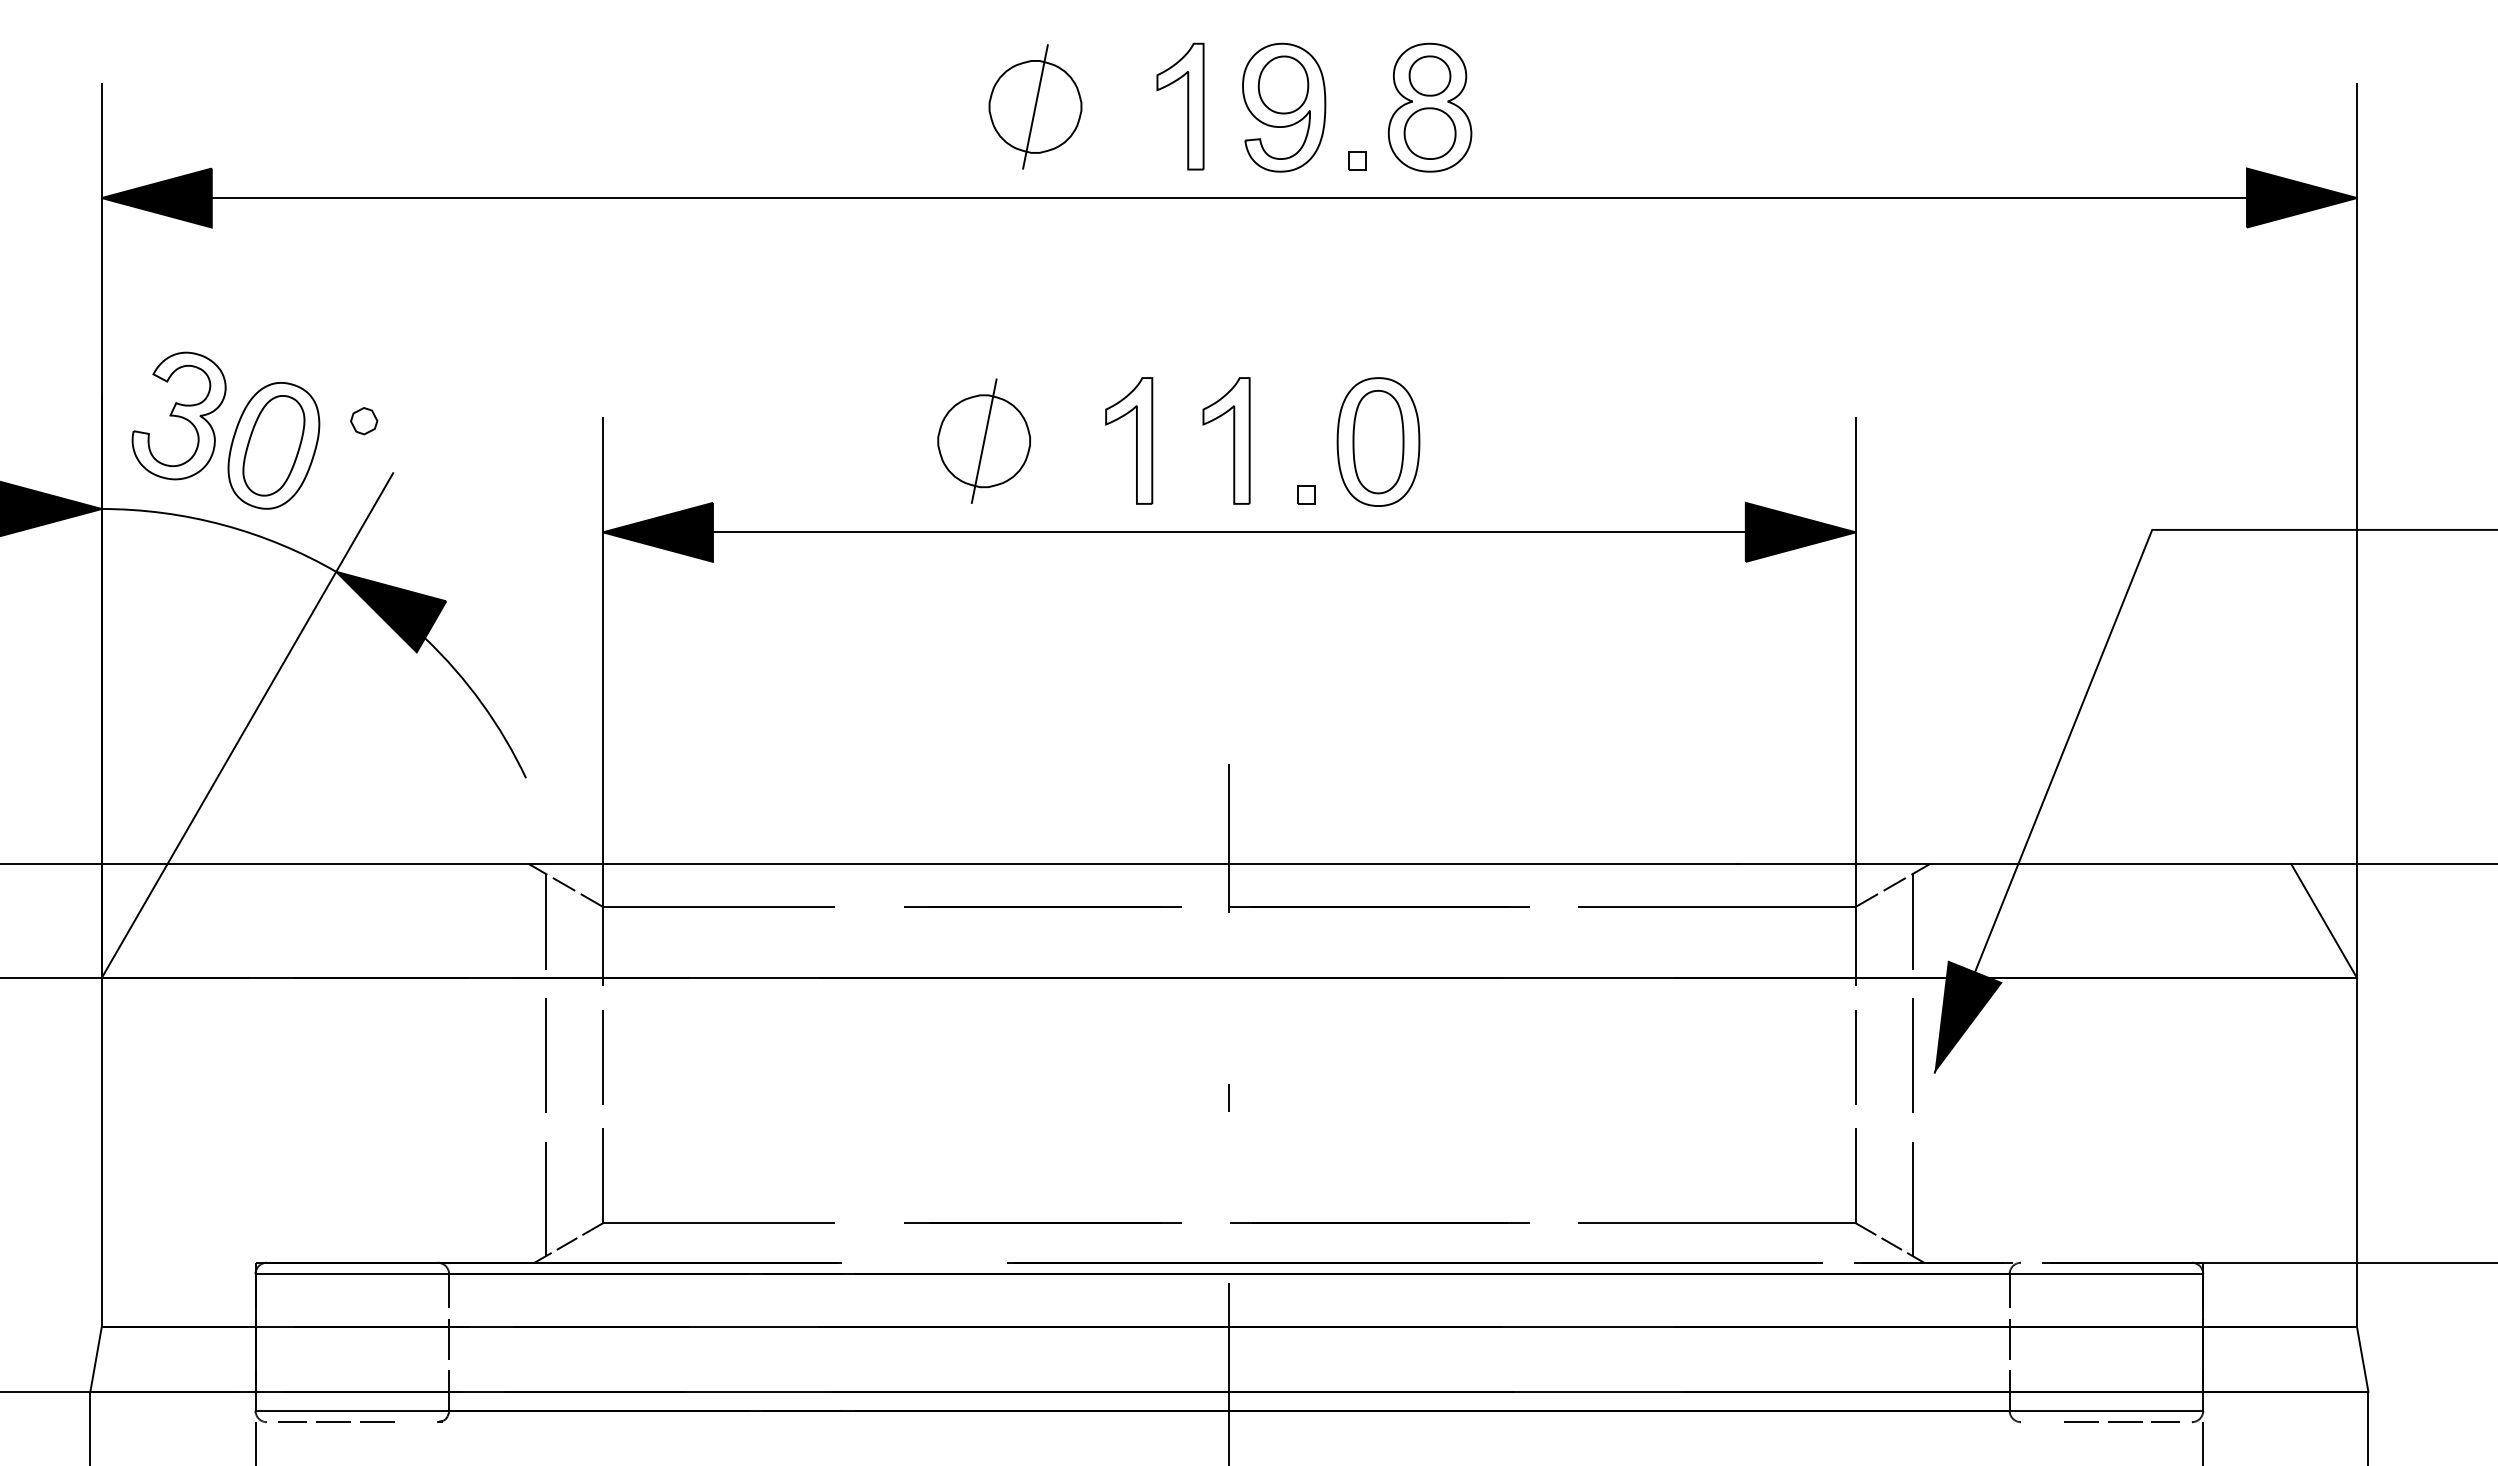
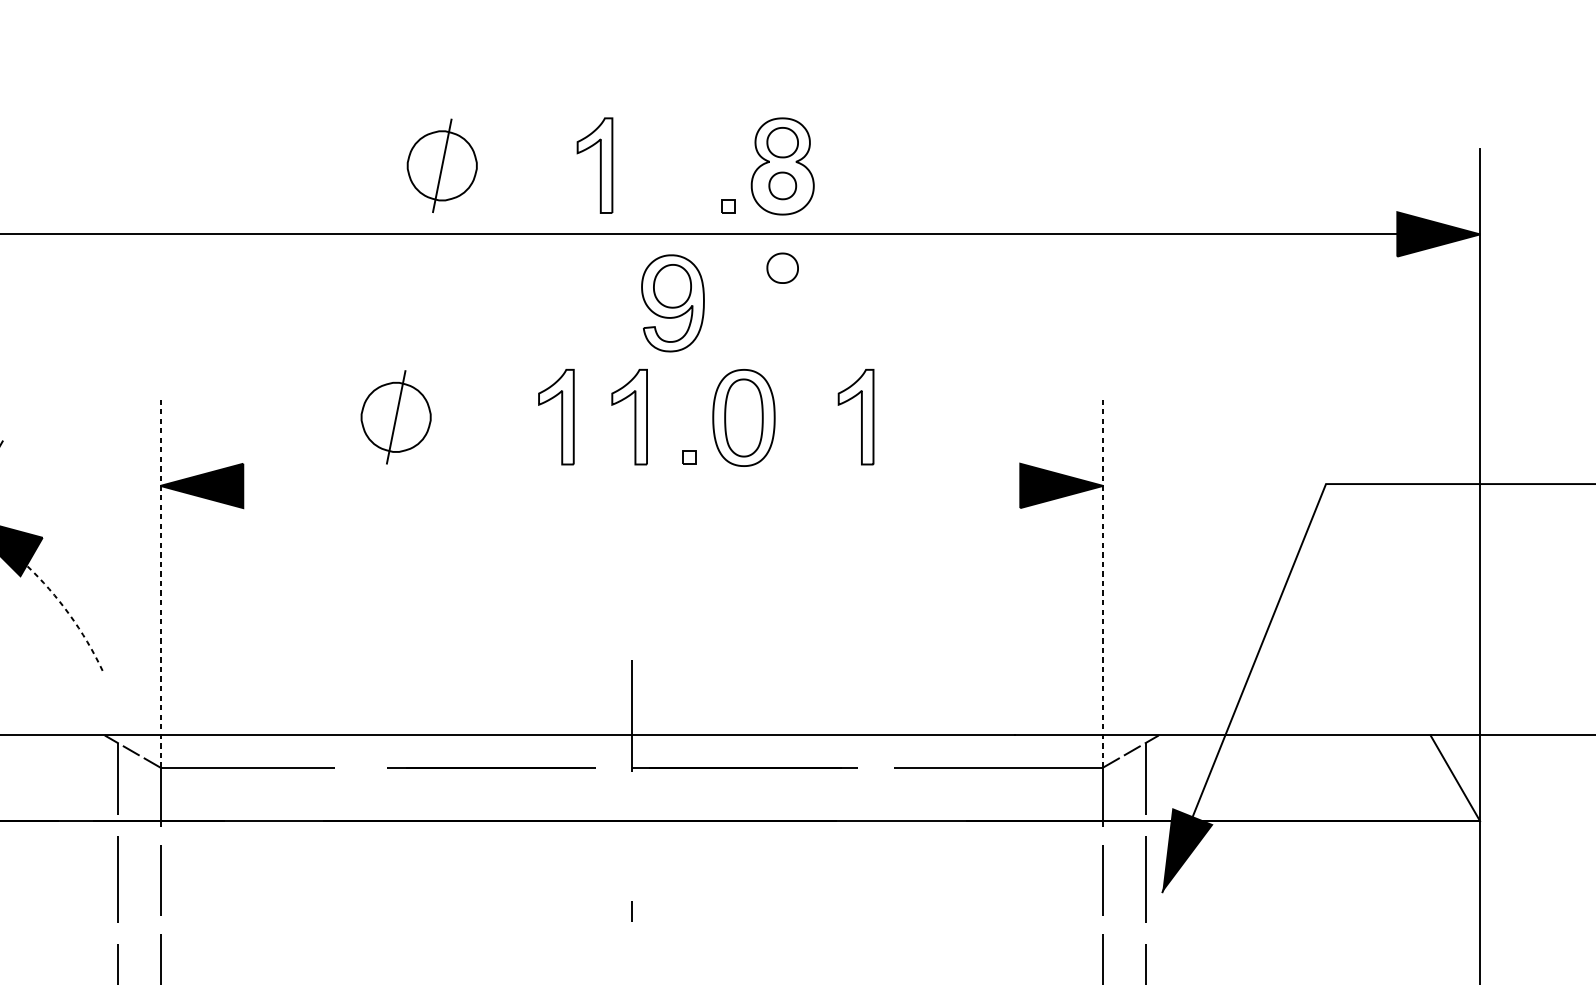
part: (1035, 106) -> (442, 165), moved
part: (1284, 107) -> (673, 303), moved
part: (1429, 133) -> (782, 185), size x0.7
part: (1429, 242) -> (782, 267), added
part: (983, 440) -> (395, 416), moved
part: (1534, 440) -> (861, 416), added
line: (1228, 532) -> (631, 486), removed
line: (602, 662) -> (160, 583), solid -> dashed
line: (1855, 662) -> (1102, 583), solid -> dashed
arc: (482, 703) -> (69, 614), solid -> dashed

